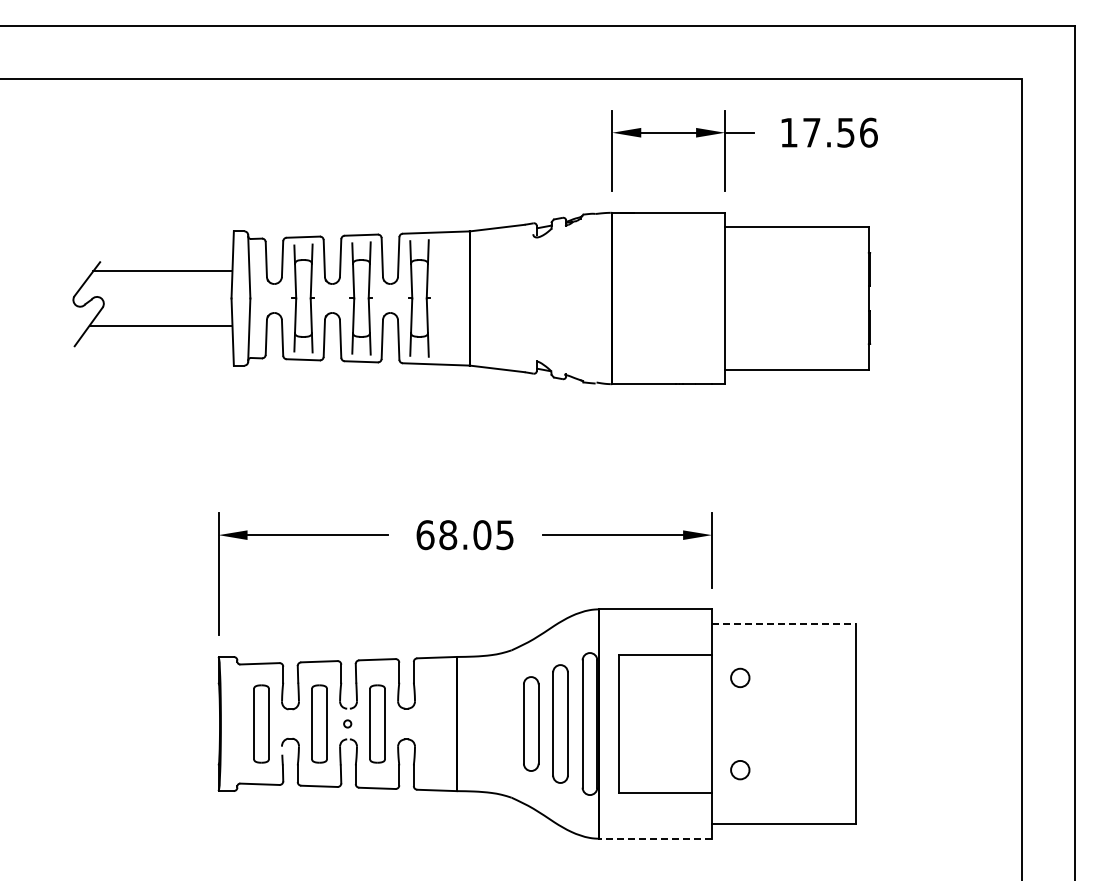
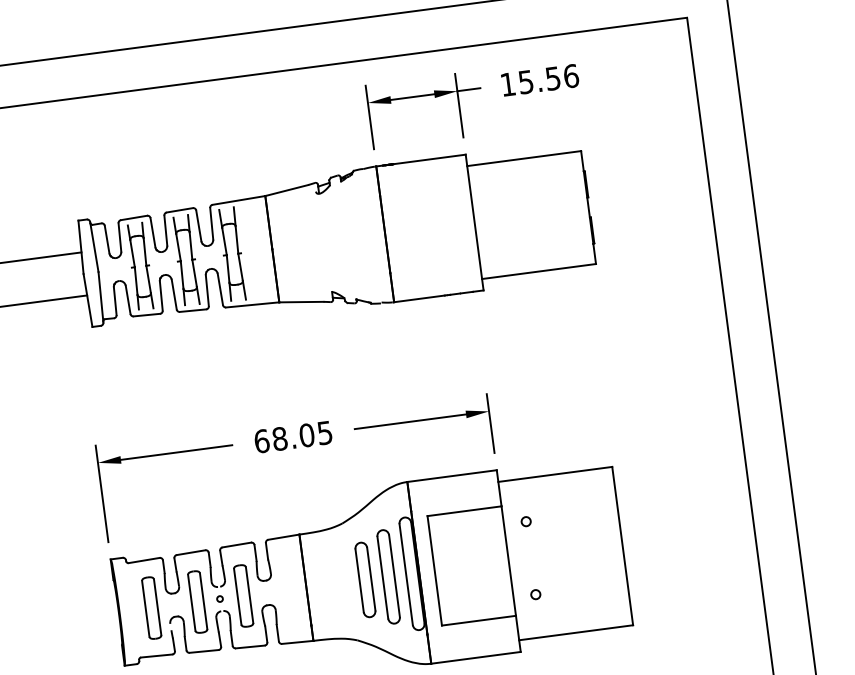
text: (811, 132) -> (525, 82), 17.56 -> 15.56
line: (783, 624) -> (554, 474), dashed -> solid
circle: (739, 677) -> (525, 521), size x0.62
circle: (739, 769) -> (535, 594), size x0.62
line: (655, 838) -> (475, 657), dashed -> solid

